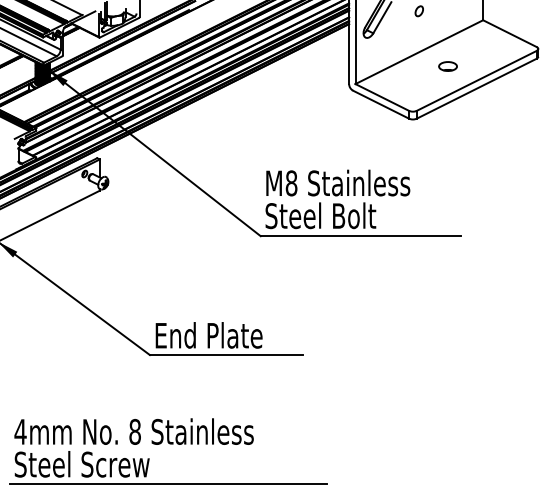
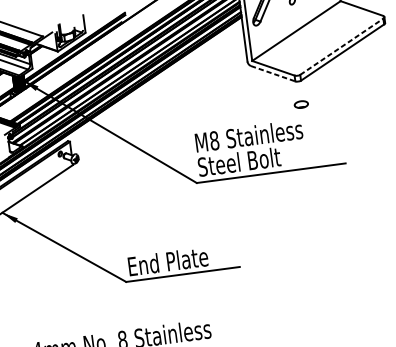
part: (447, 66) -> (300, 104), moved
line: (477, 80) -> (342, 46), solid -> dashed
line: (381, 104) -> (273, 73), solid -> dashed

